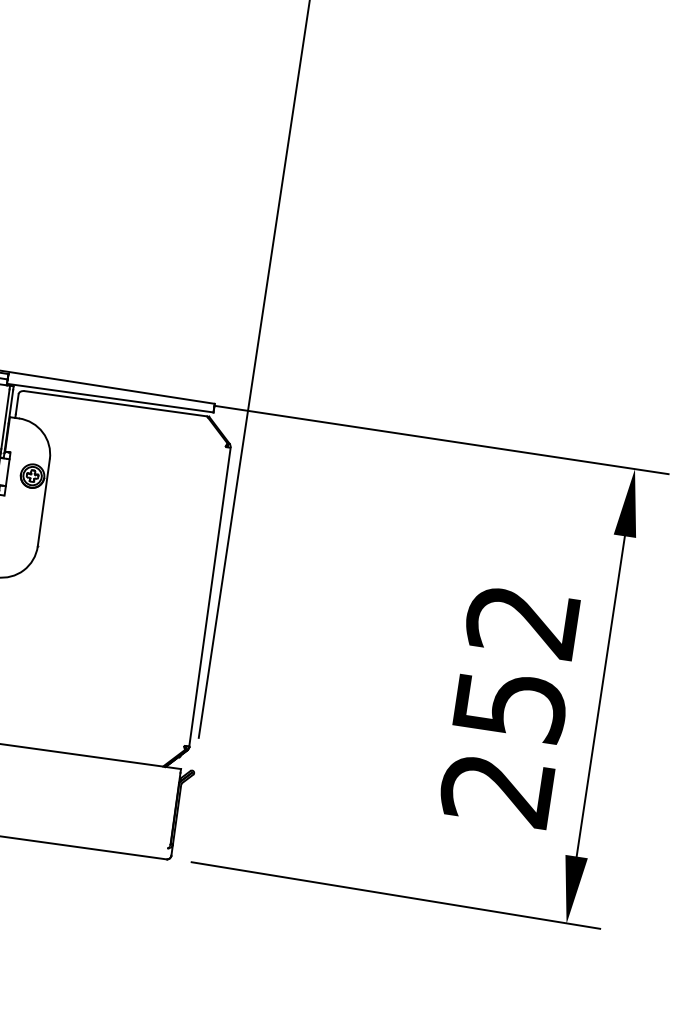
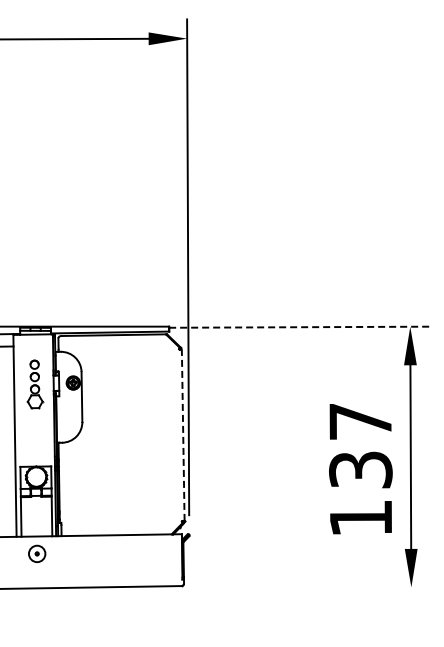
line: (441, 440) -> (299, 327), solid -> dashed
line: (210, 597) -> (183, 435), solid -> dashed
text: (509, 706) -> (360, 470), 252 -> 137
line: (394, 895) -> (312, 586), removed

